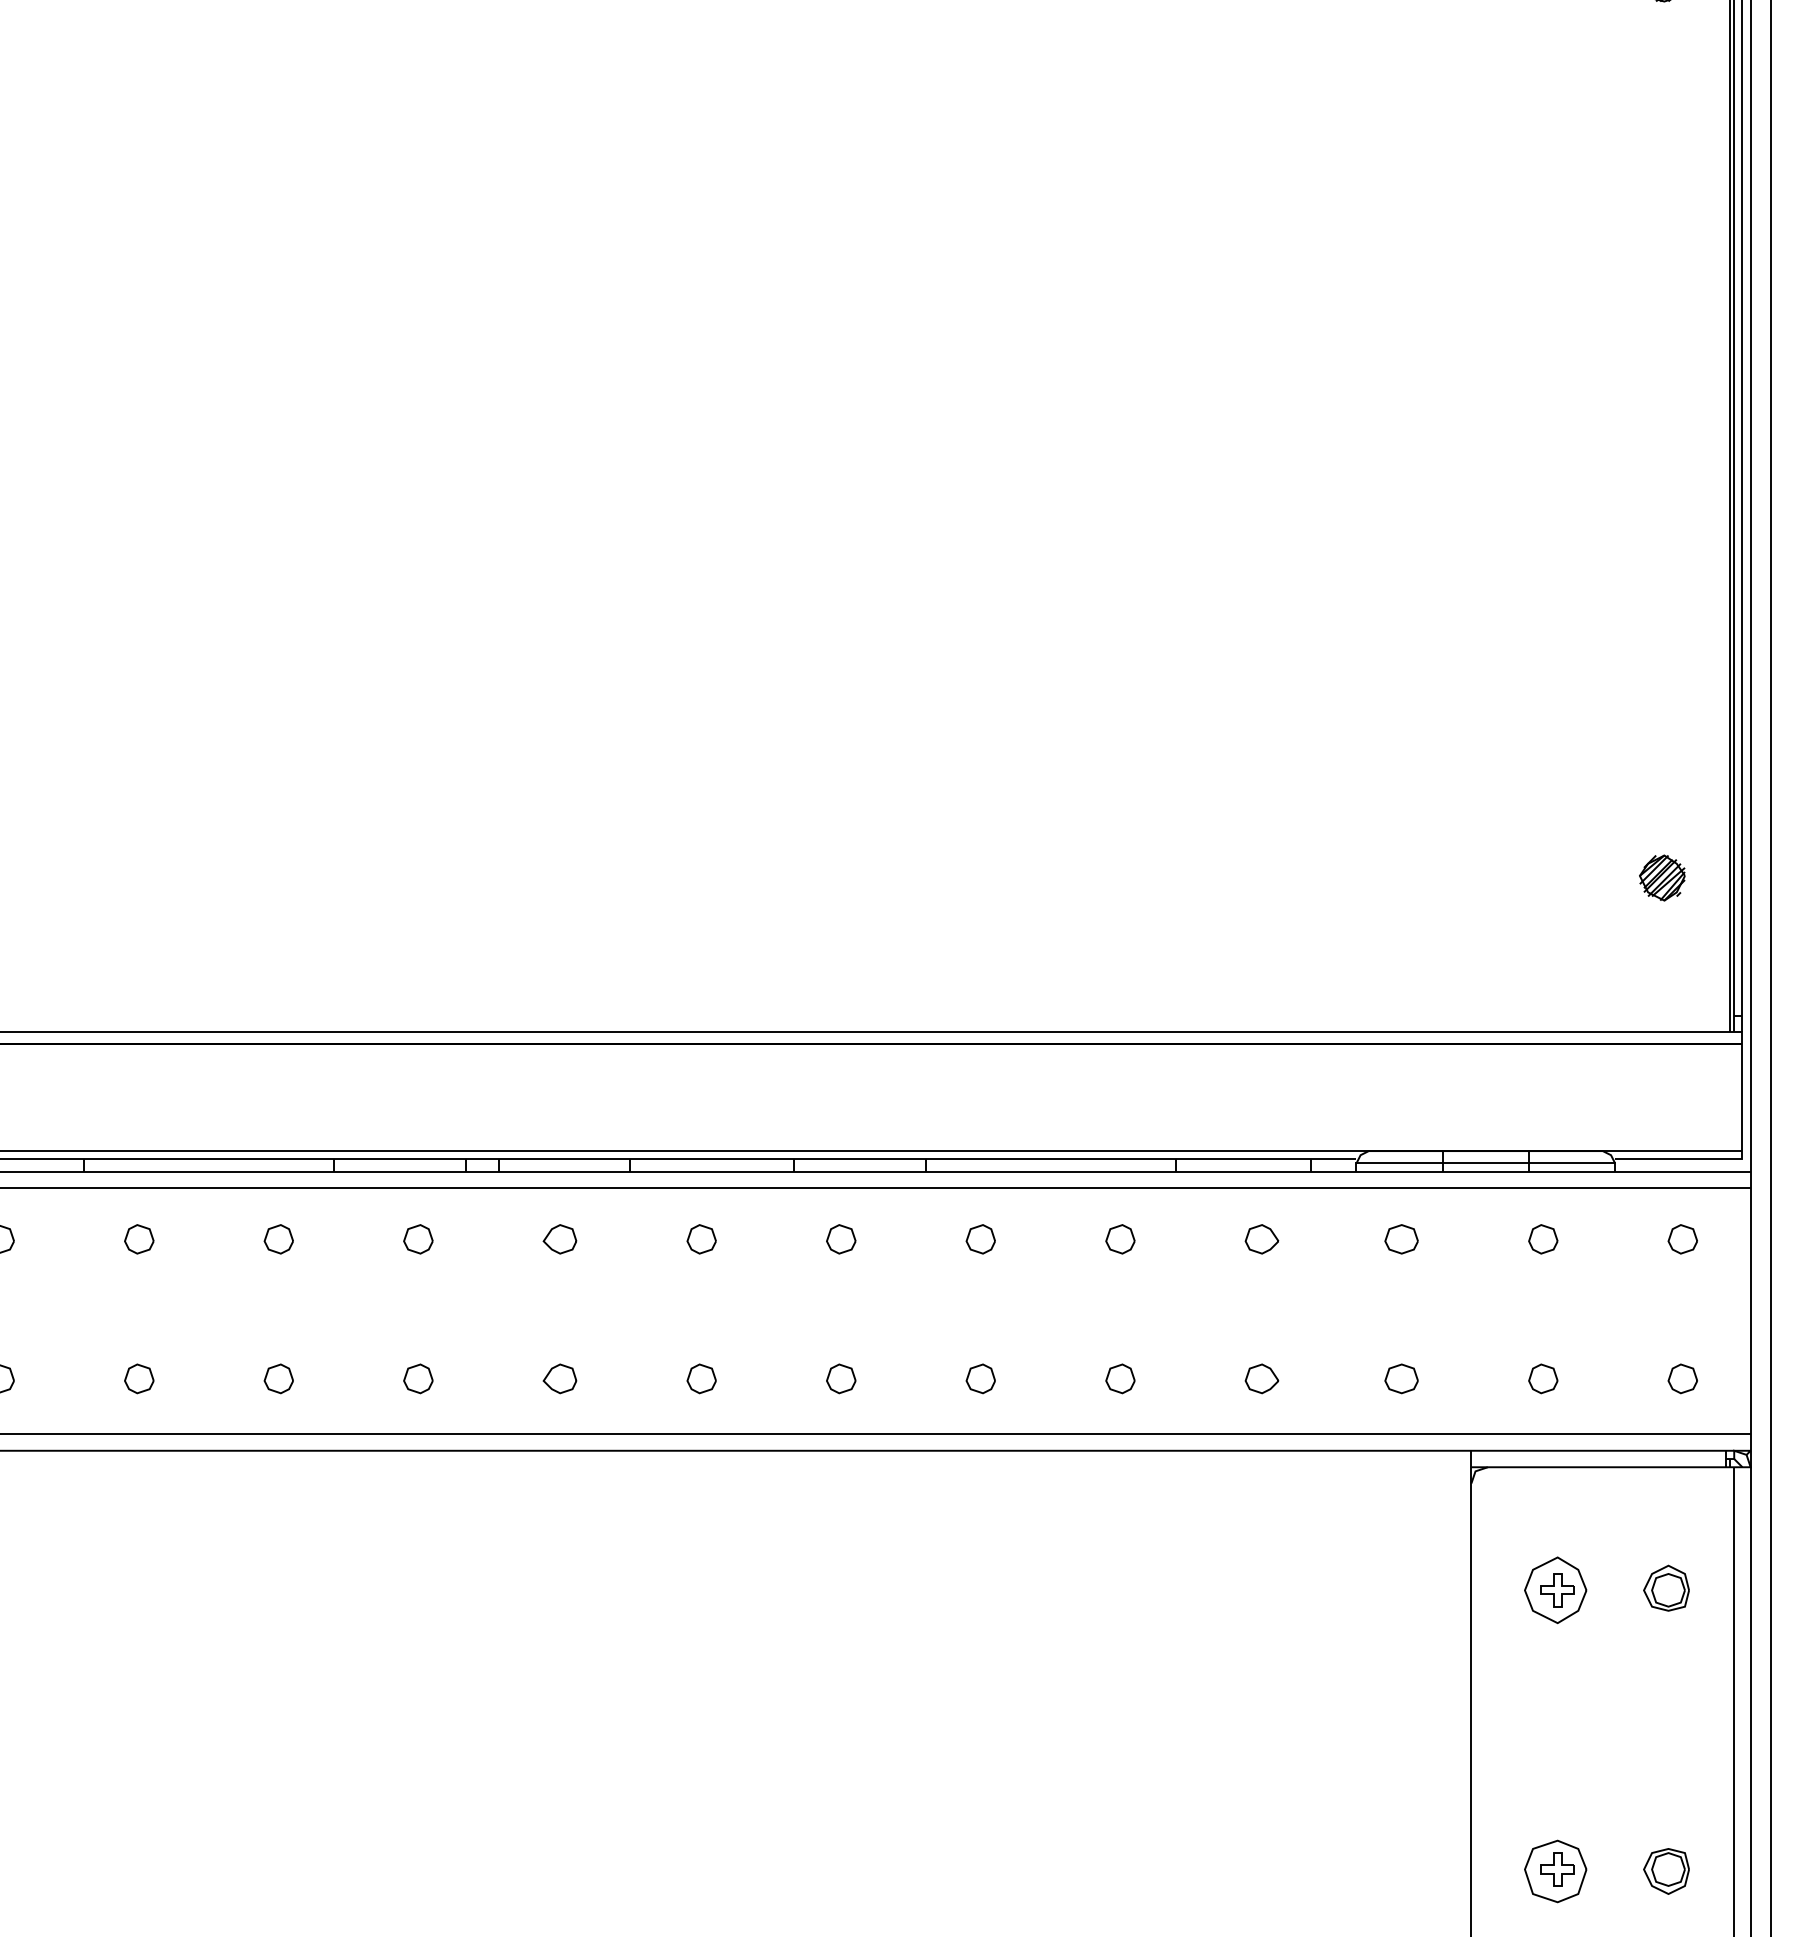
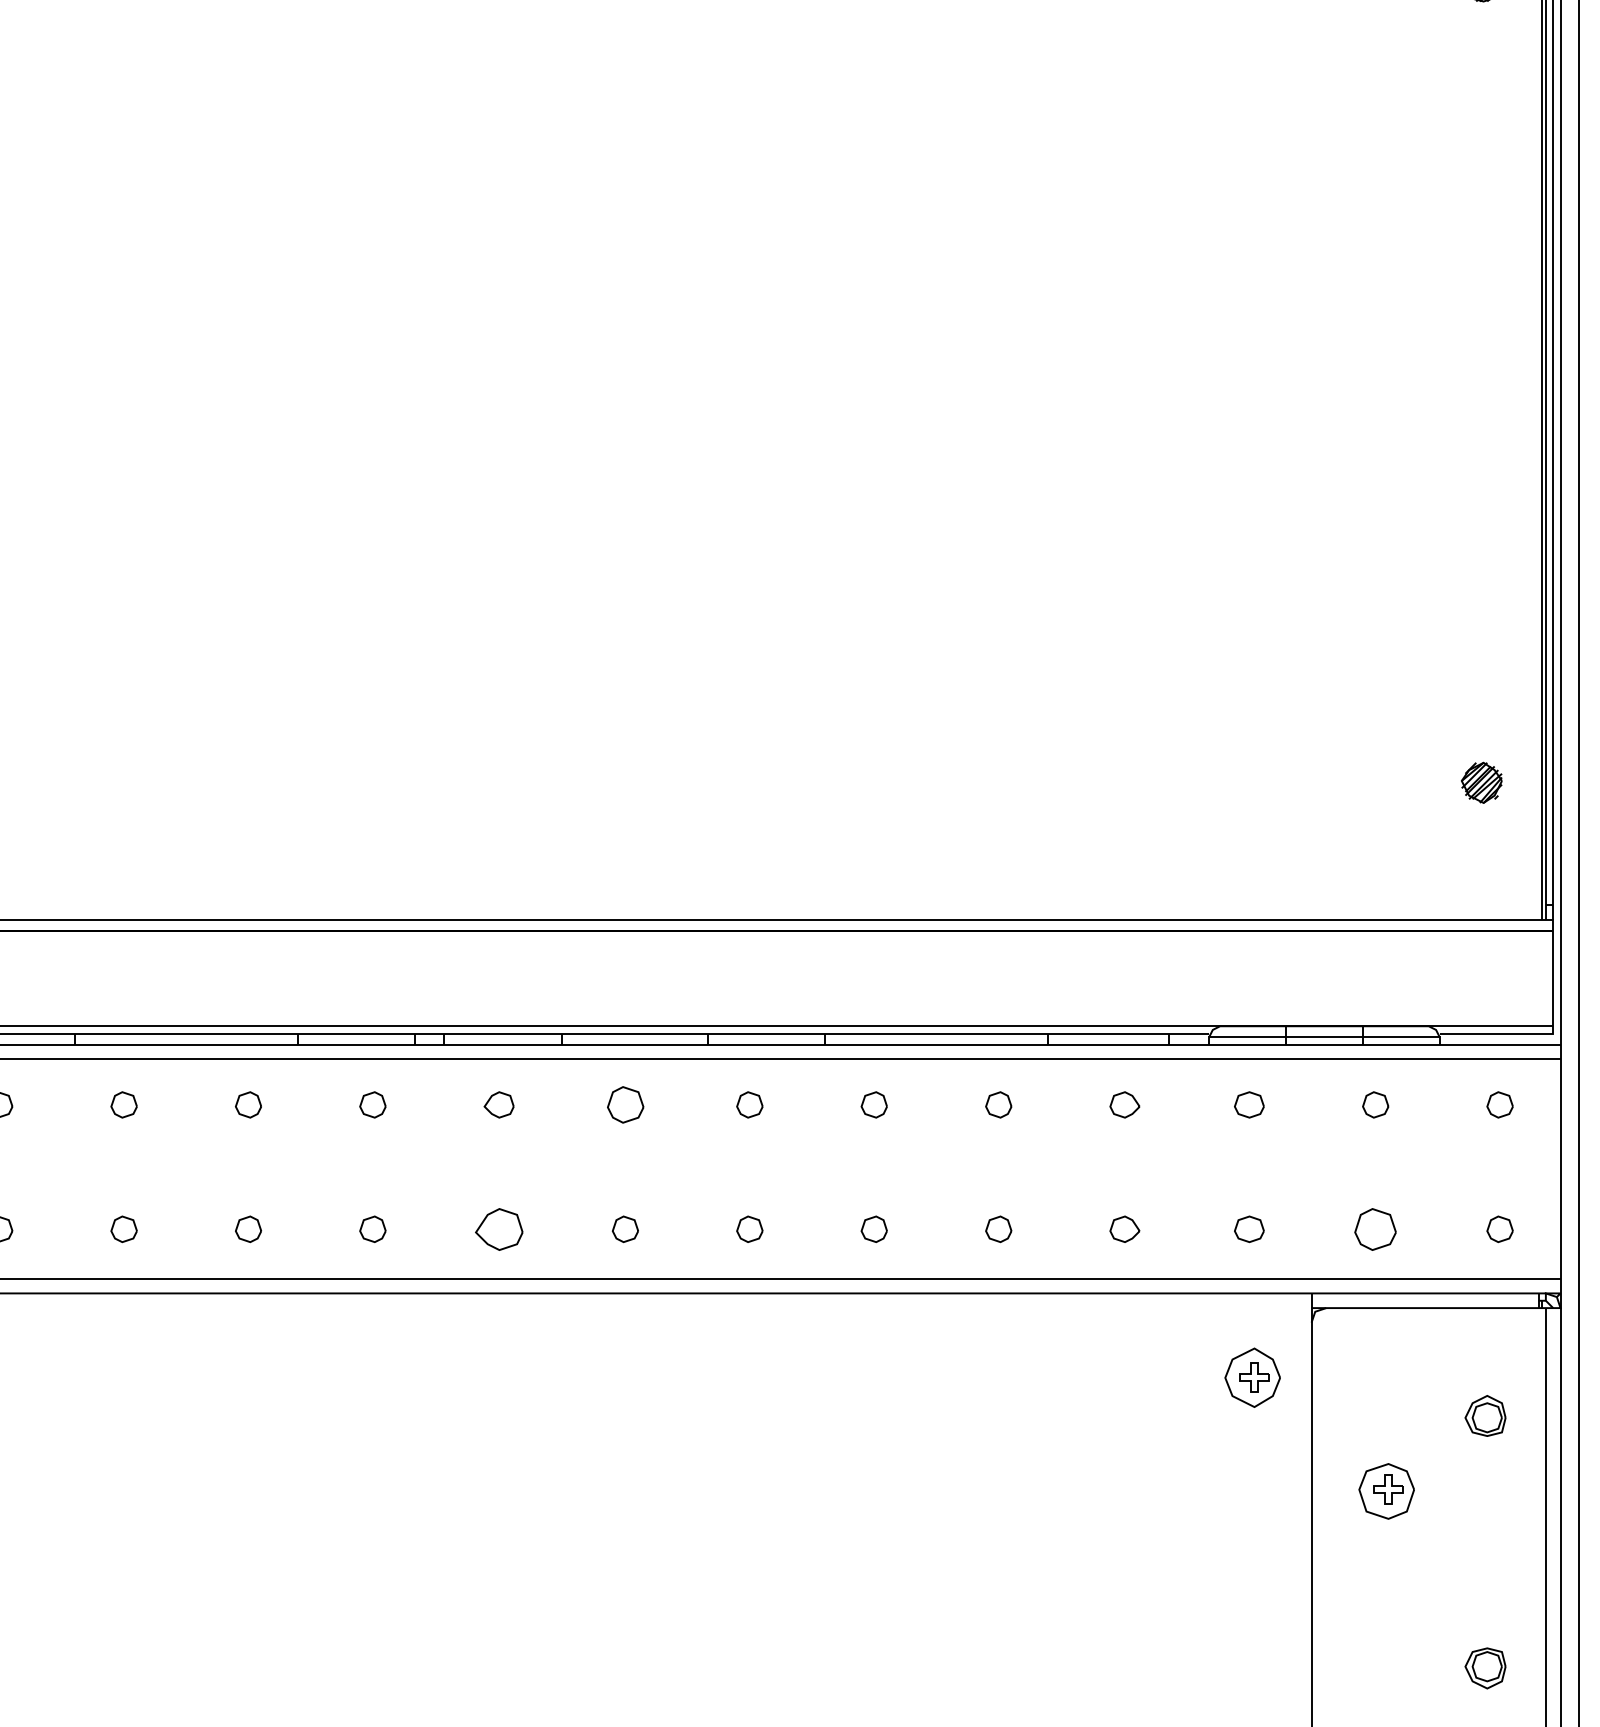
part: (700, 1238) -> (624, 1104), size x1.4
part: (559, 1377) -> (498, 1228), size x1.6
part: (1543, 1377) -> (1375, 1228), size x1.6
part: (1555, 1589) -> (1252, 1377), moved
part: (1555, 1871) -> (1386, 1491), moved

